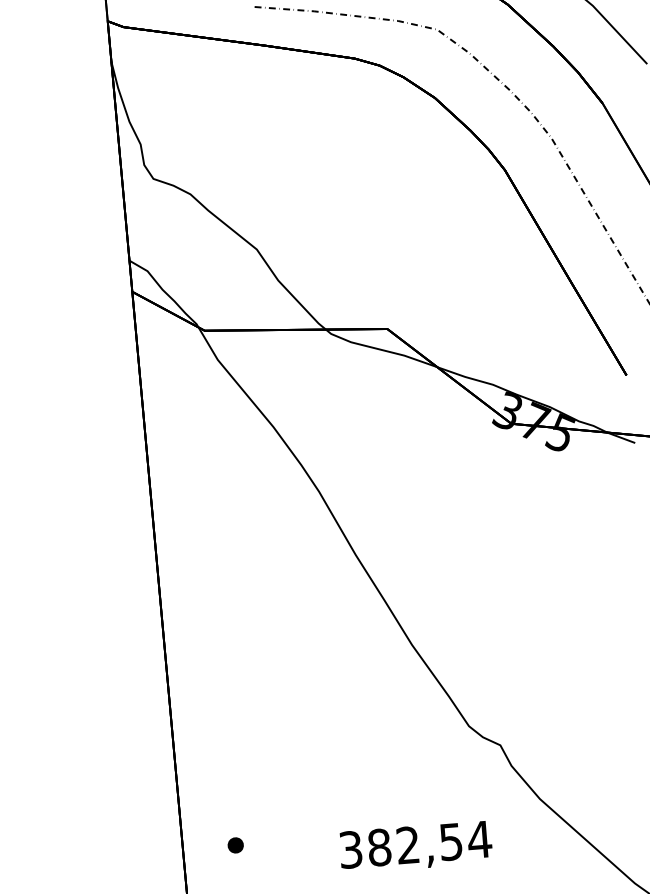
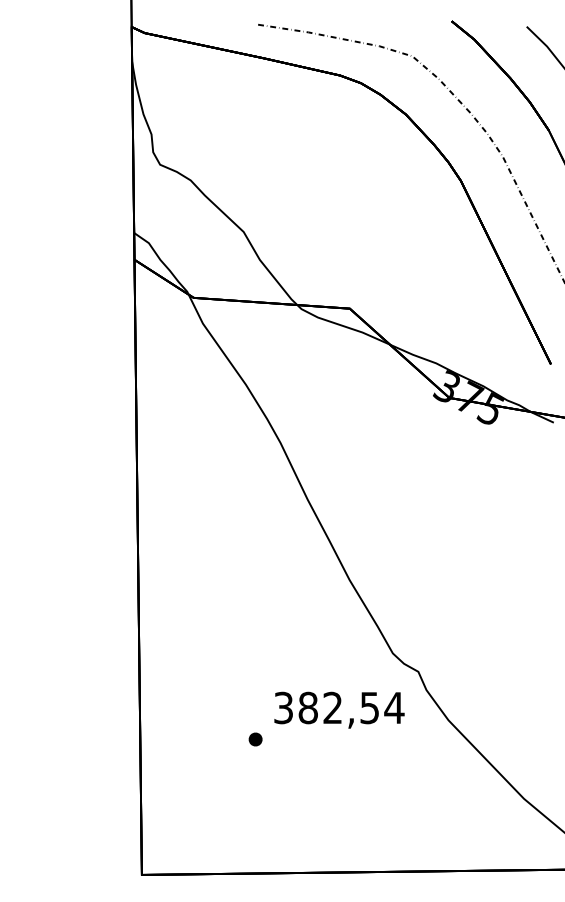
part: (235, 845) -> (255, 739), moved
text: (416, 846) -> (339, 709), moved

